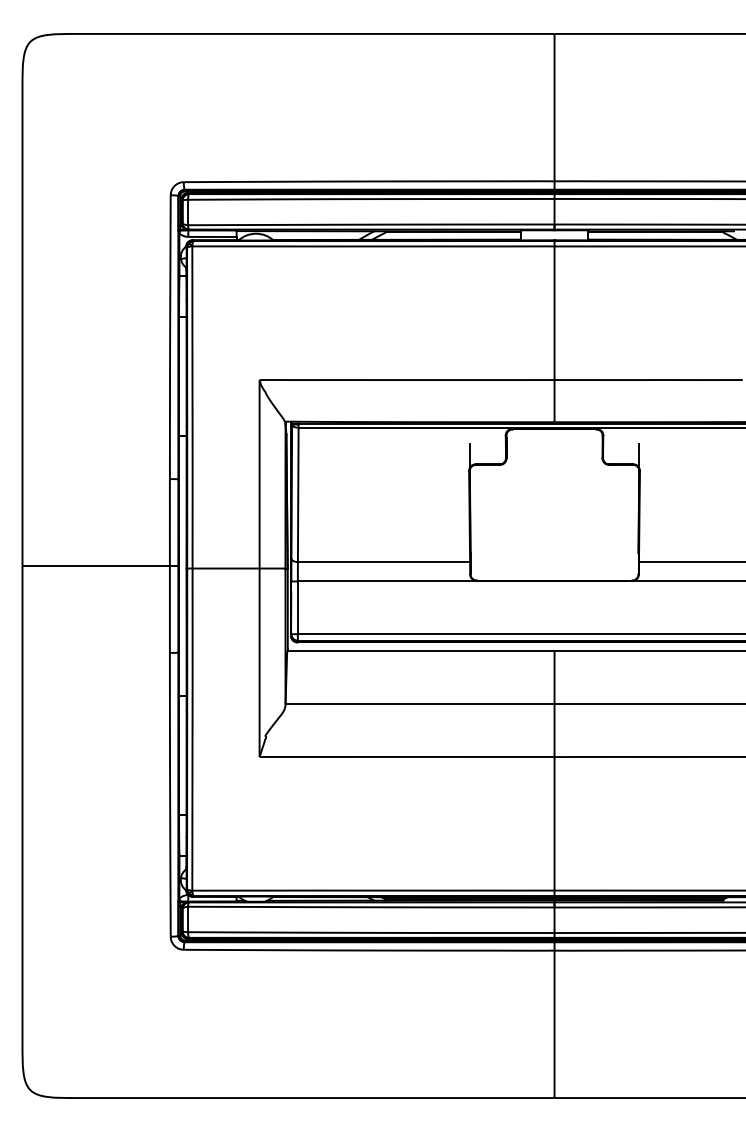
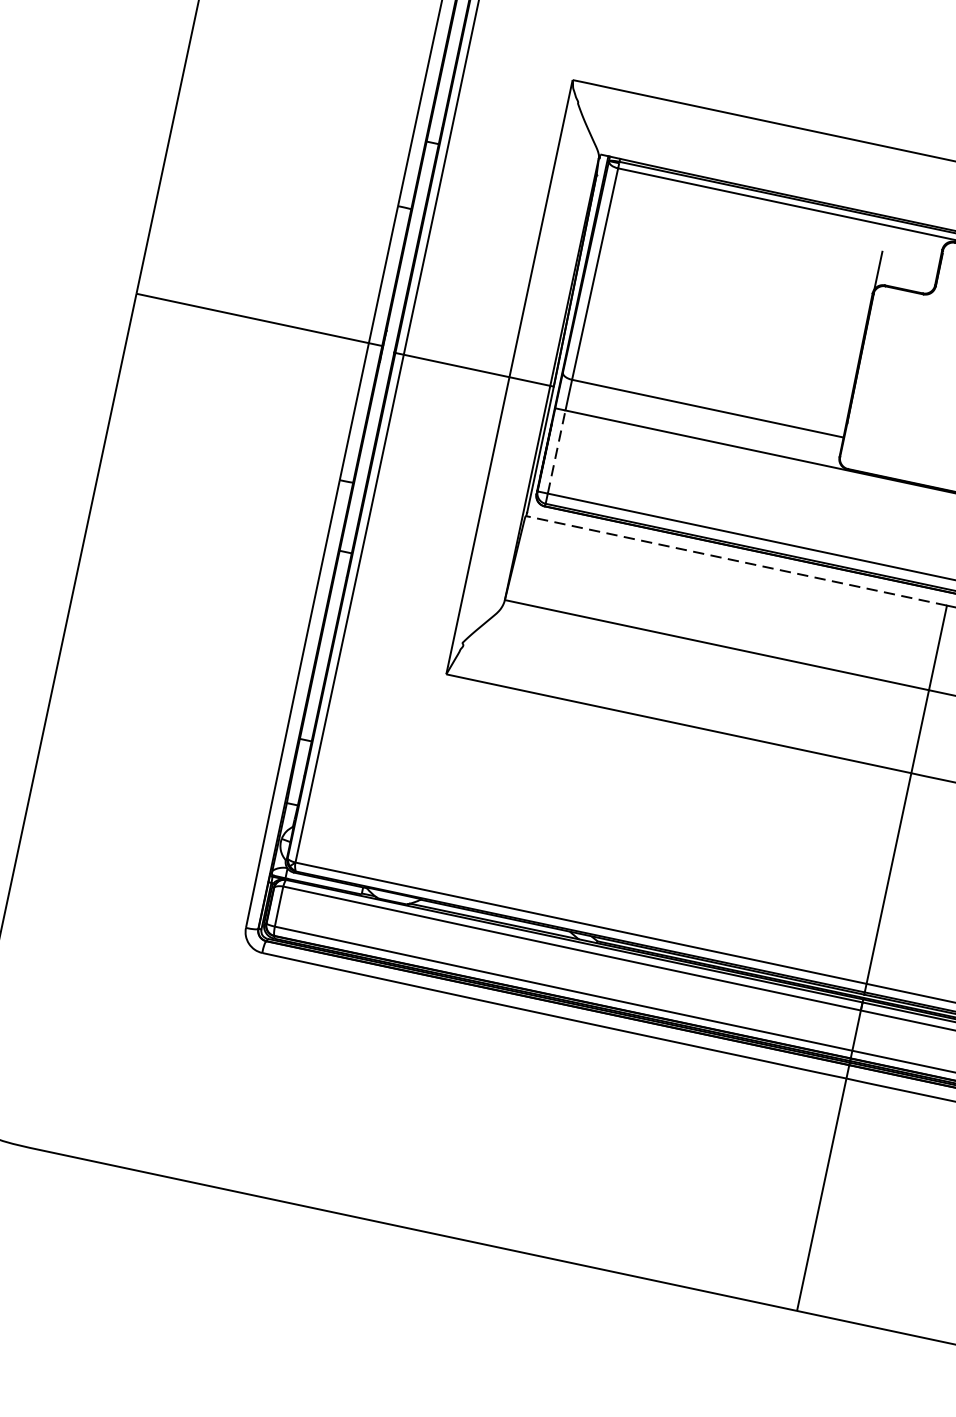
line: (297, 607) -> (556, 451), solid -> dashed
line: (420, 650) -> (735, 560), solid -> dashed

